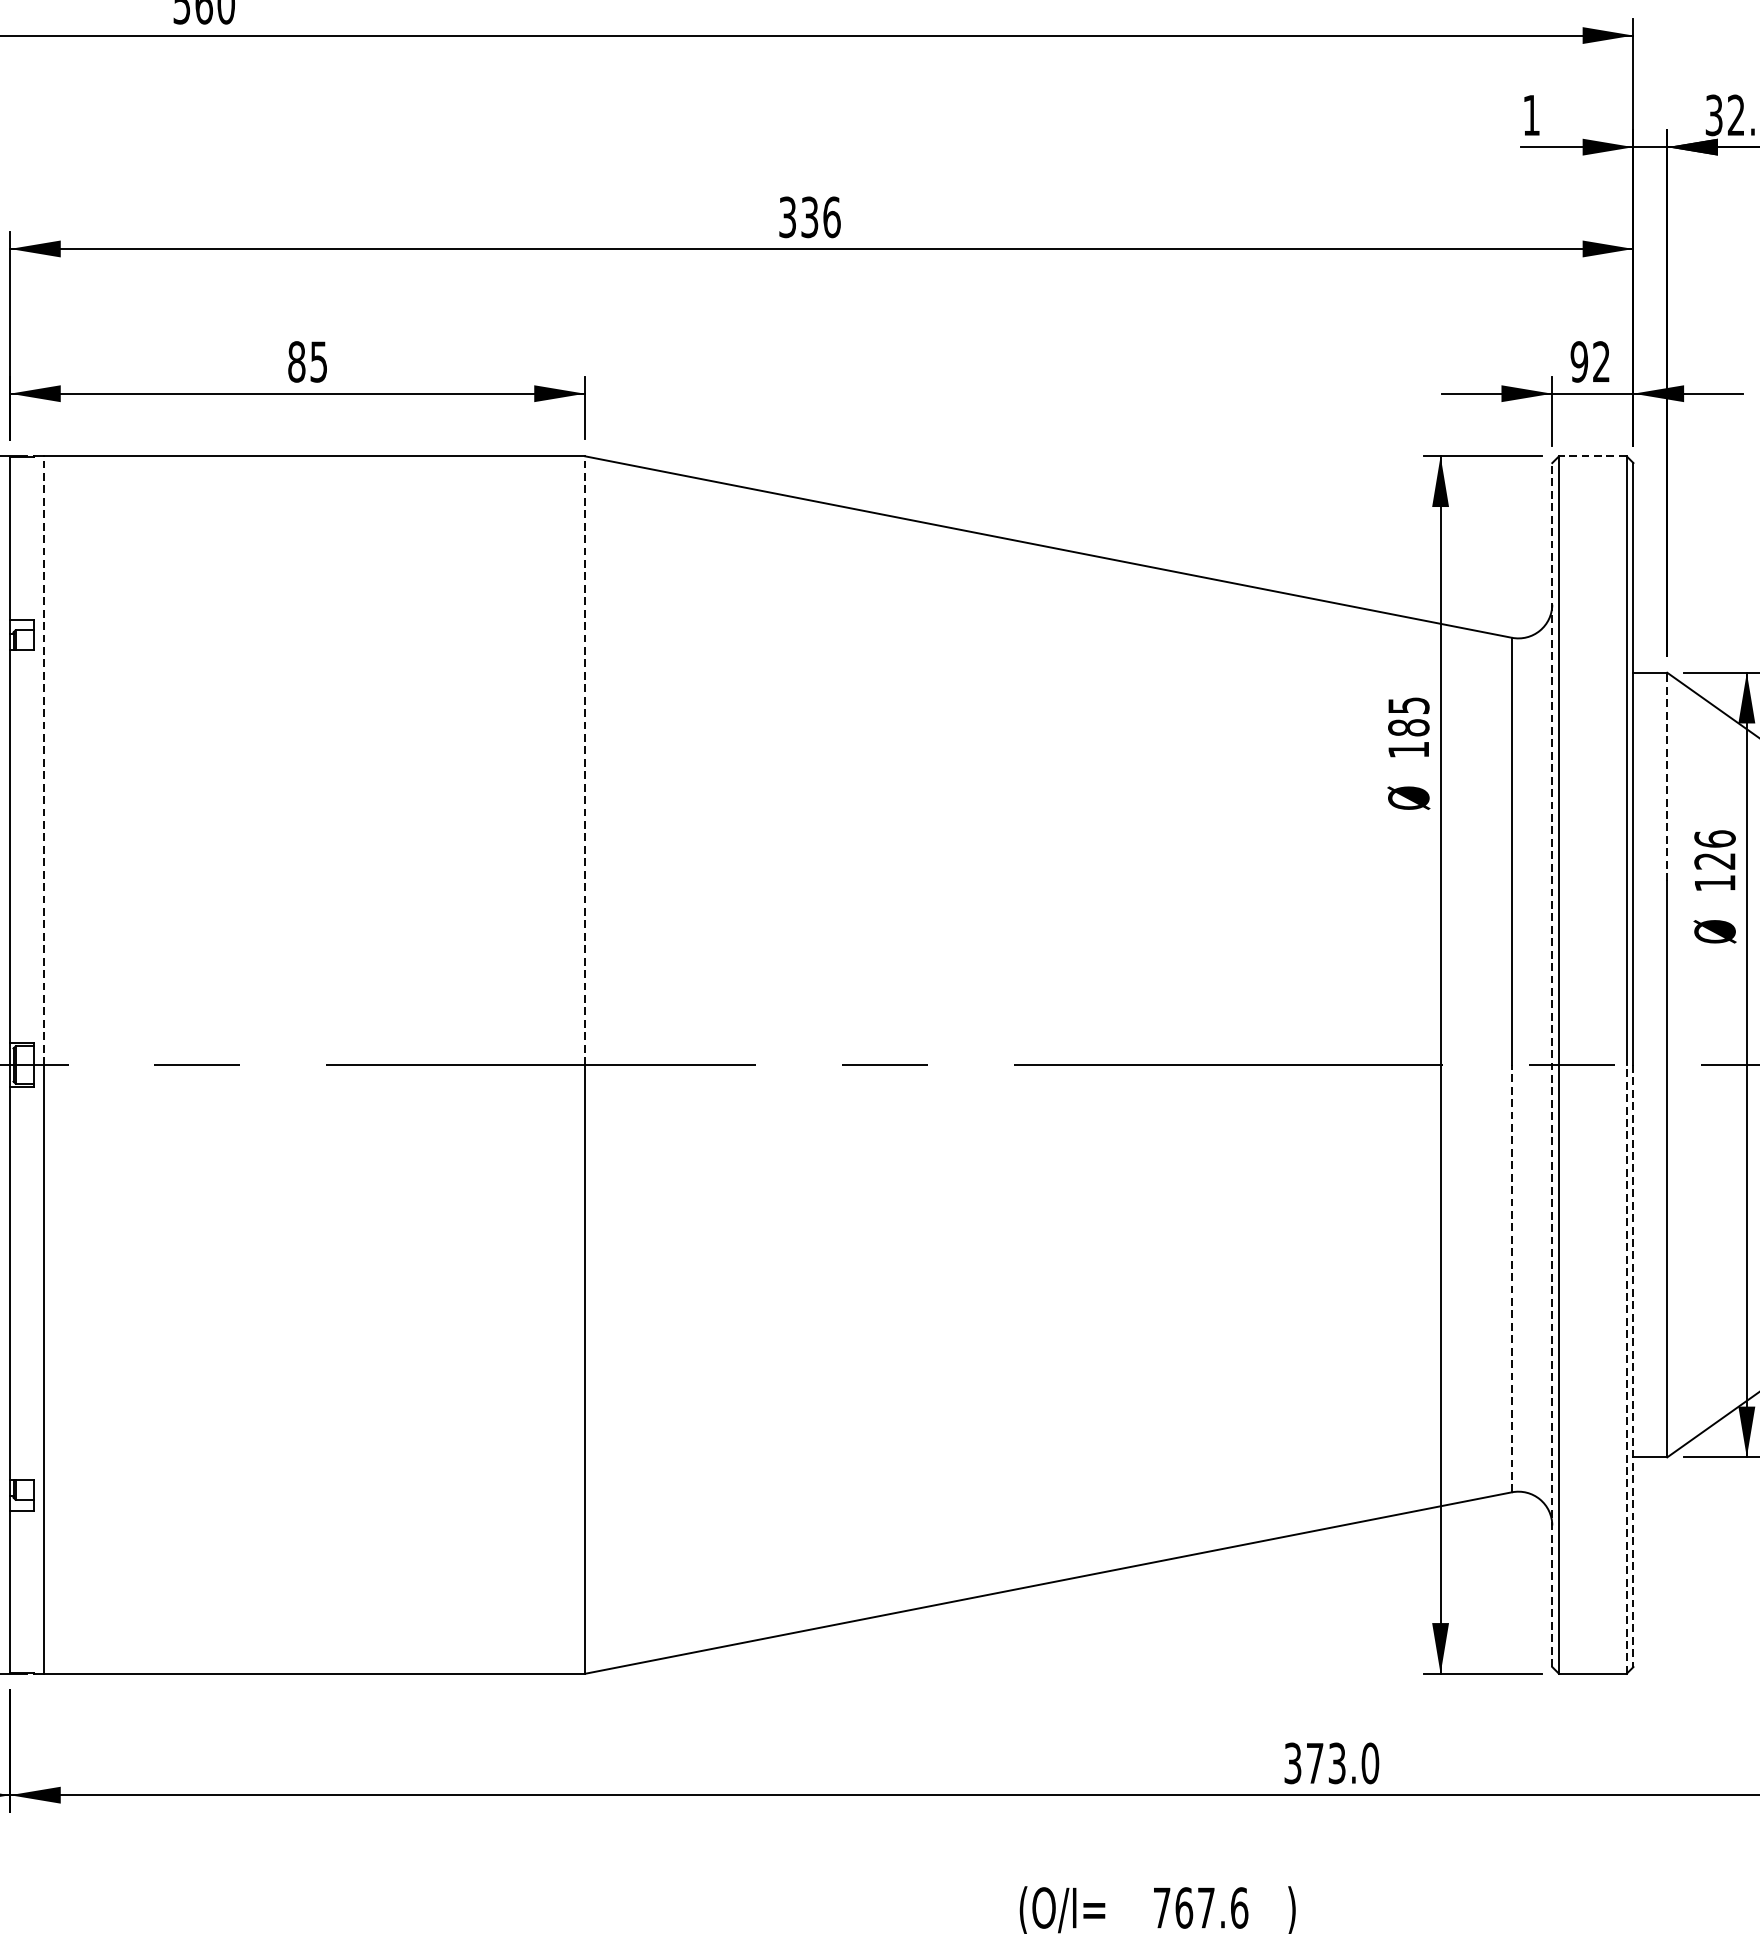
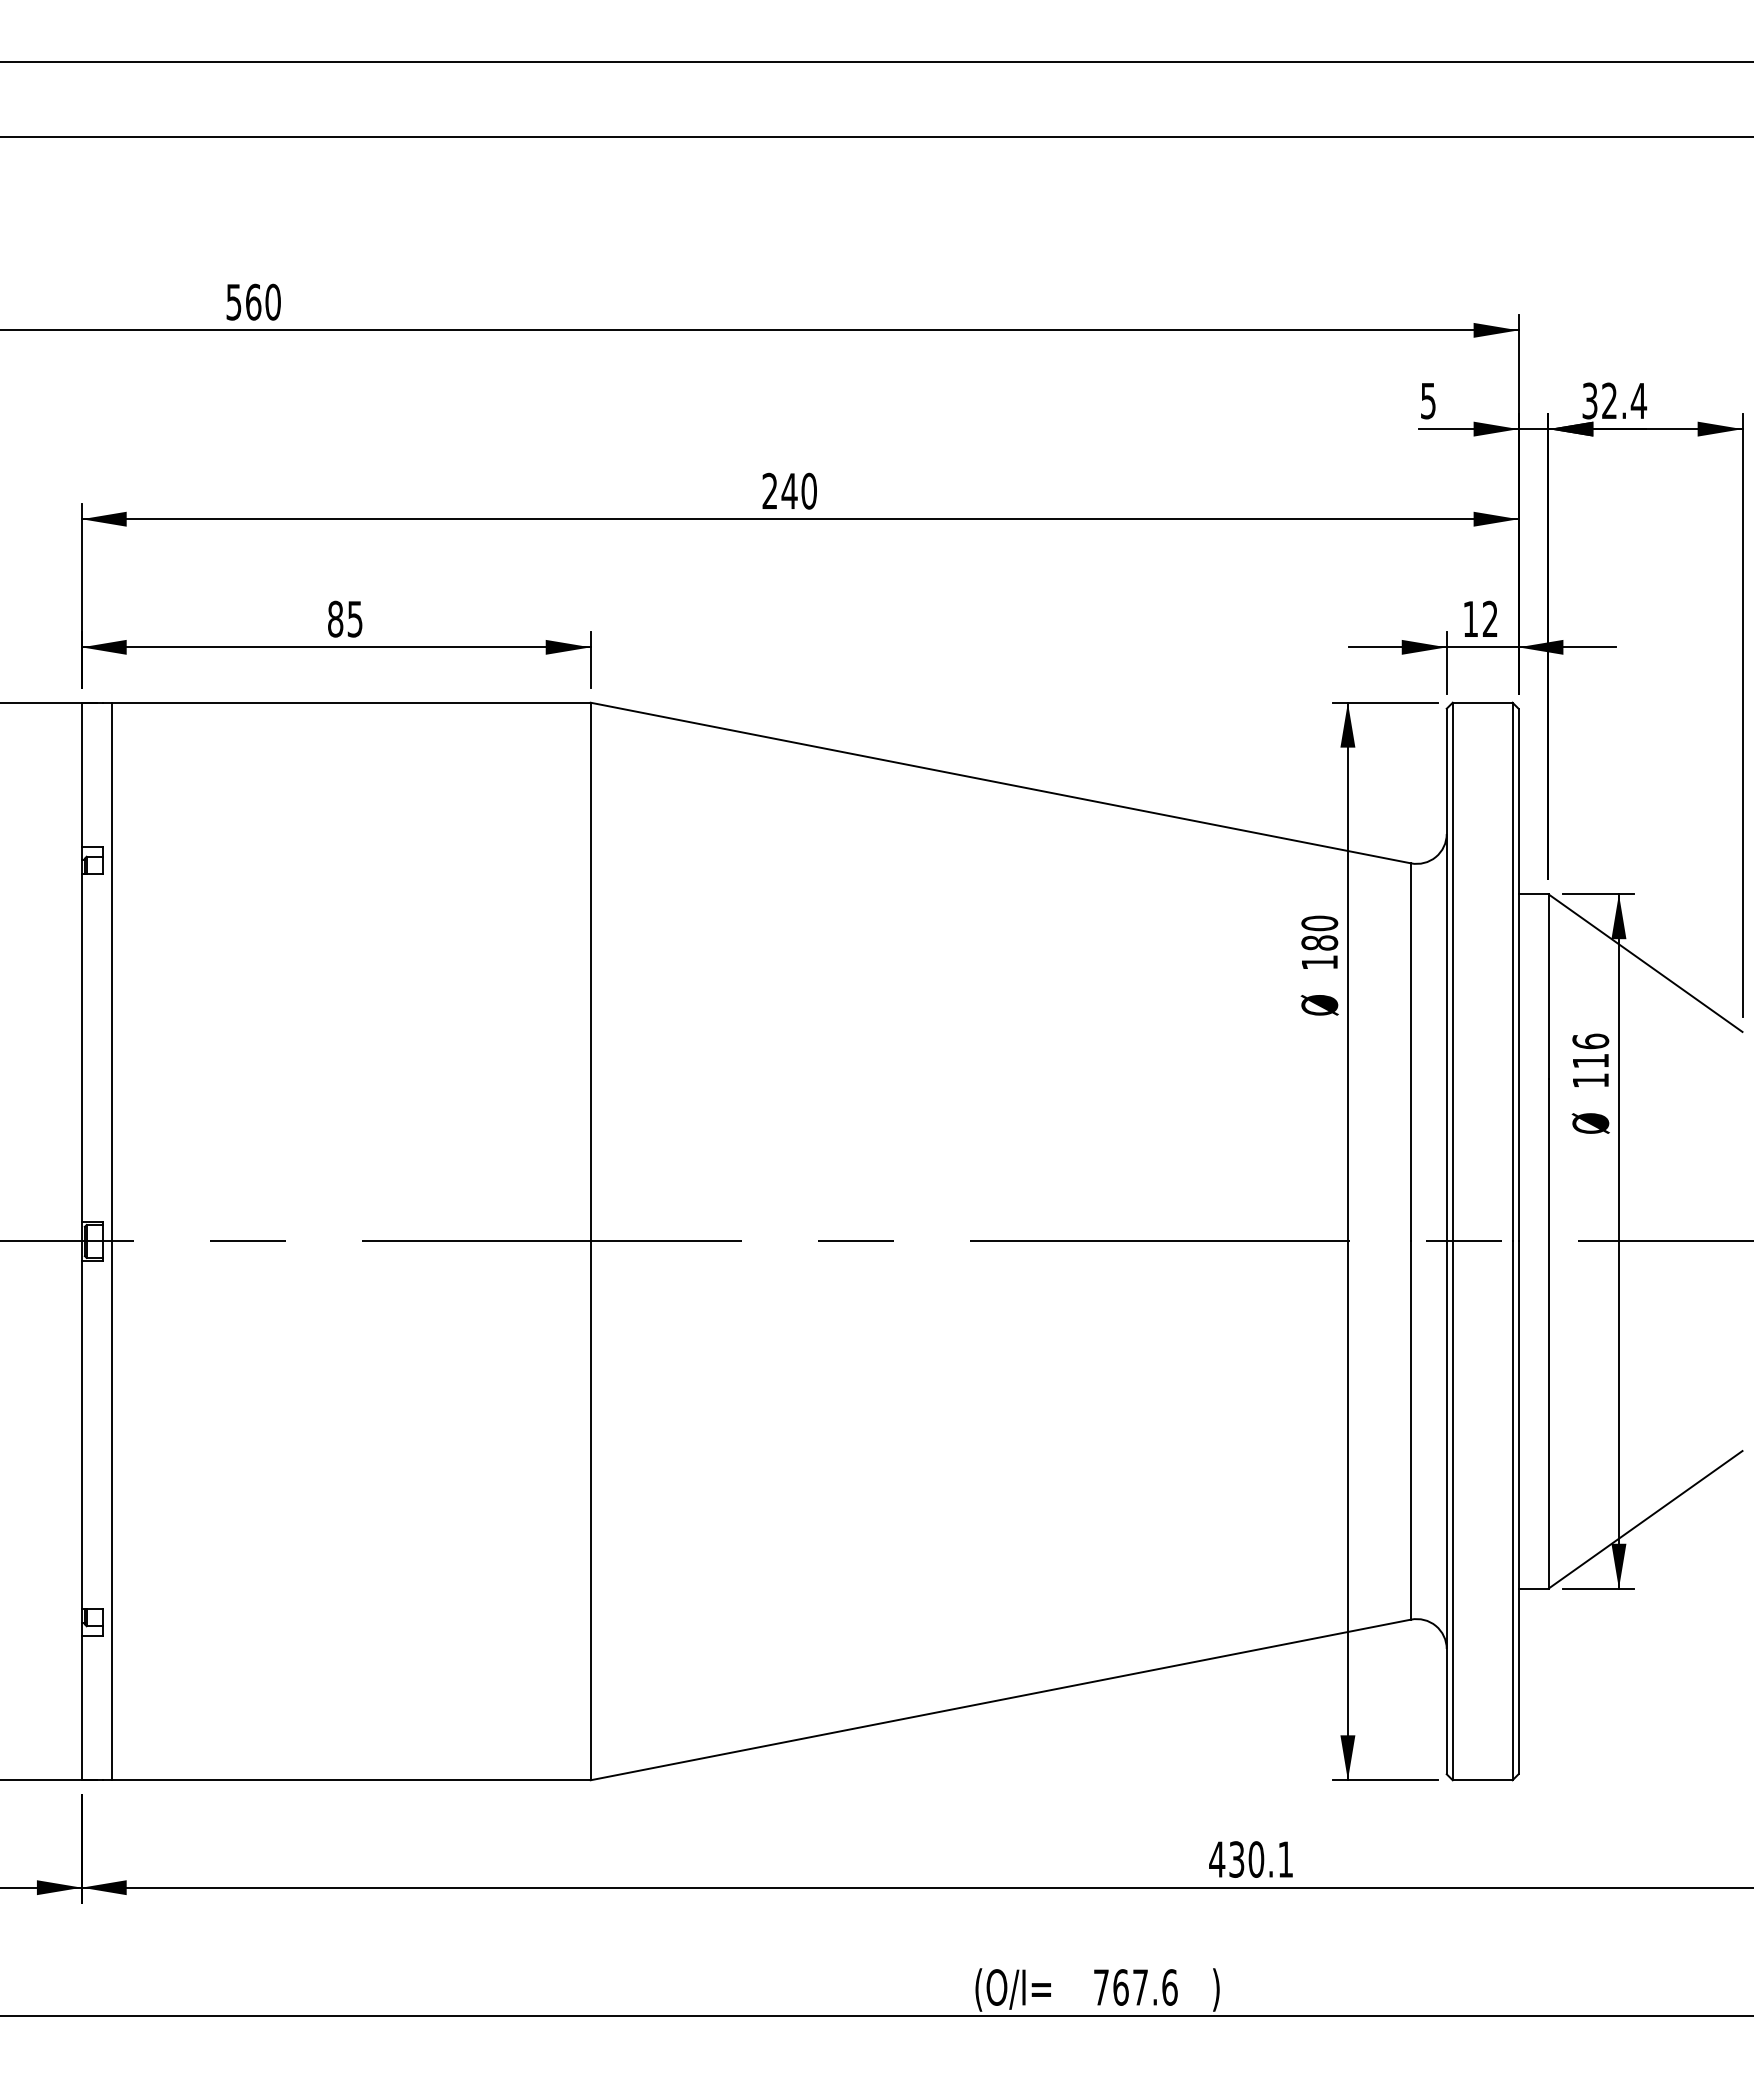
text: (1531, 115) -> (1428, 401), 1 -> 5
text: (809, 216) -> (789, 490), 336 -> 240
text: (1579, 361) -> (1470, 618), 92 -> 12
line: (1592, 456) -> (1482, 702), dashed -> solid
text: (1408, 705) -> (1319, 923), 185 -> 180
line: (43, 759) -> (111, 971), dashed -> solid
line: (584, 759) -> (590, 971), dashed -> solid
line: (1667, 776) -> (1548, 986), dashed -> solid
text: (1714, 861) -> (1590, 1061), 126 -> 116
line: (1552, 1065) -> (1446, 1241), dashed -> solid
line: (1512, 1278) -> (1411, 1430), dashed -> solid
line: (1633, 1366) -> (1518, 1508), dashed -> solid
line: (1626, 1369) -> (1512, 1510), dashed -> solid
text: (1331, 1763) -> (1251, 1859), 373.0 -> 430.1

